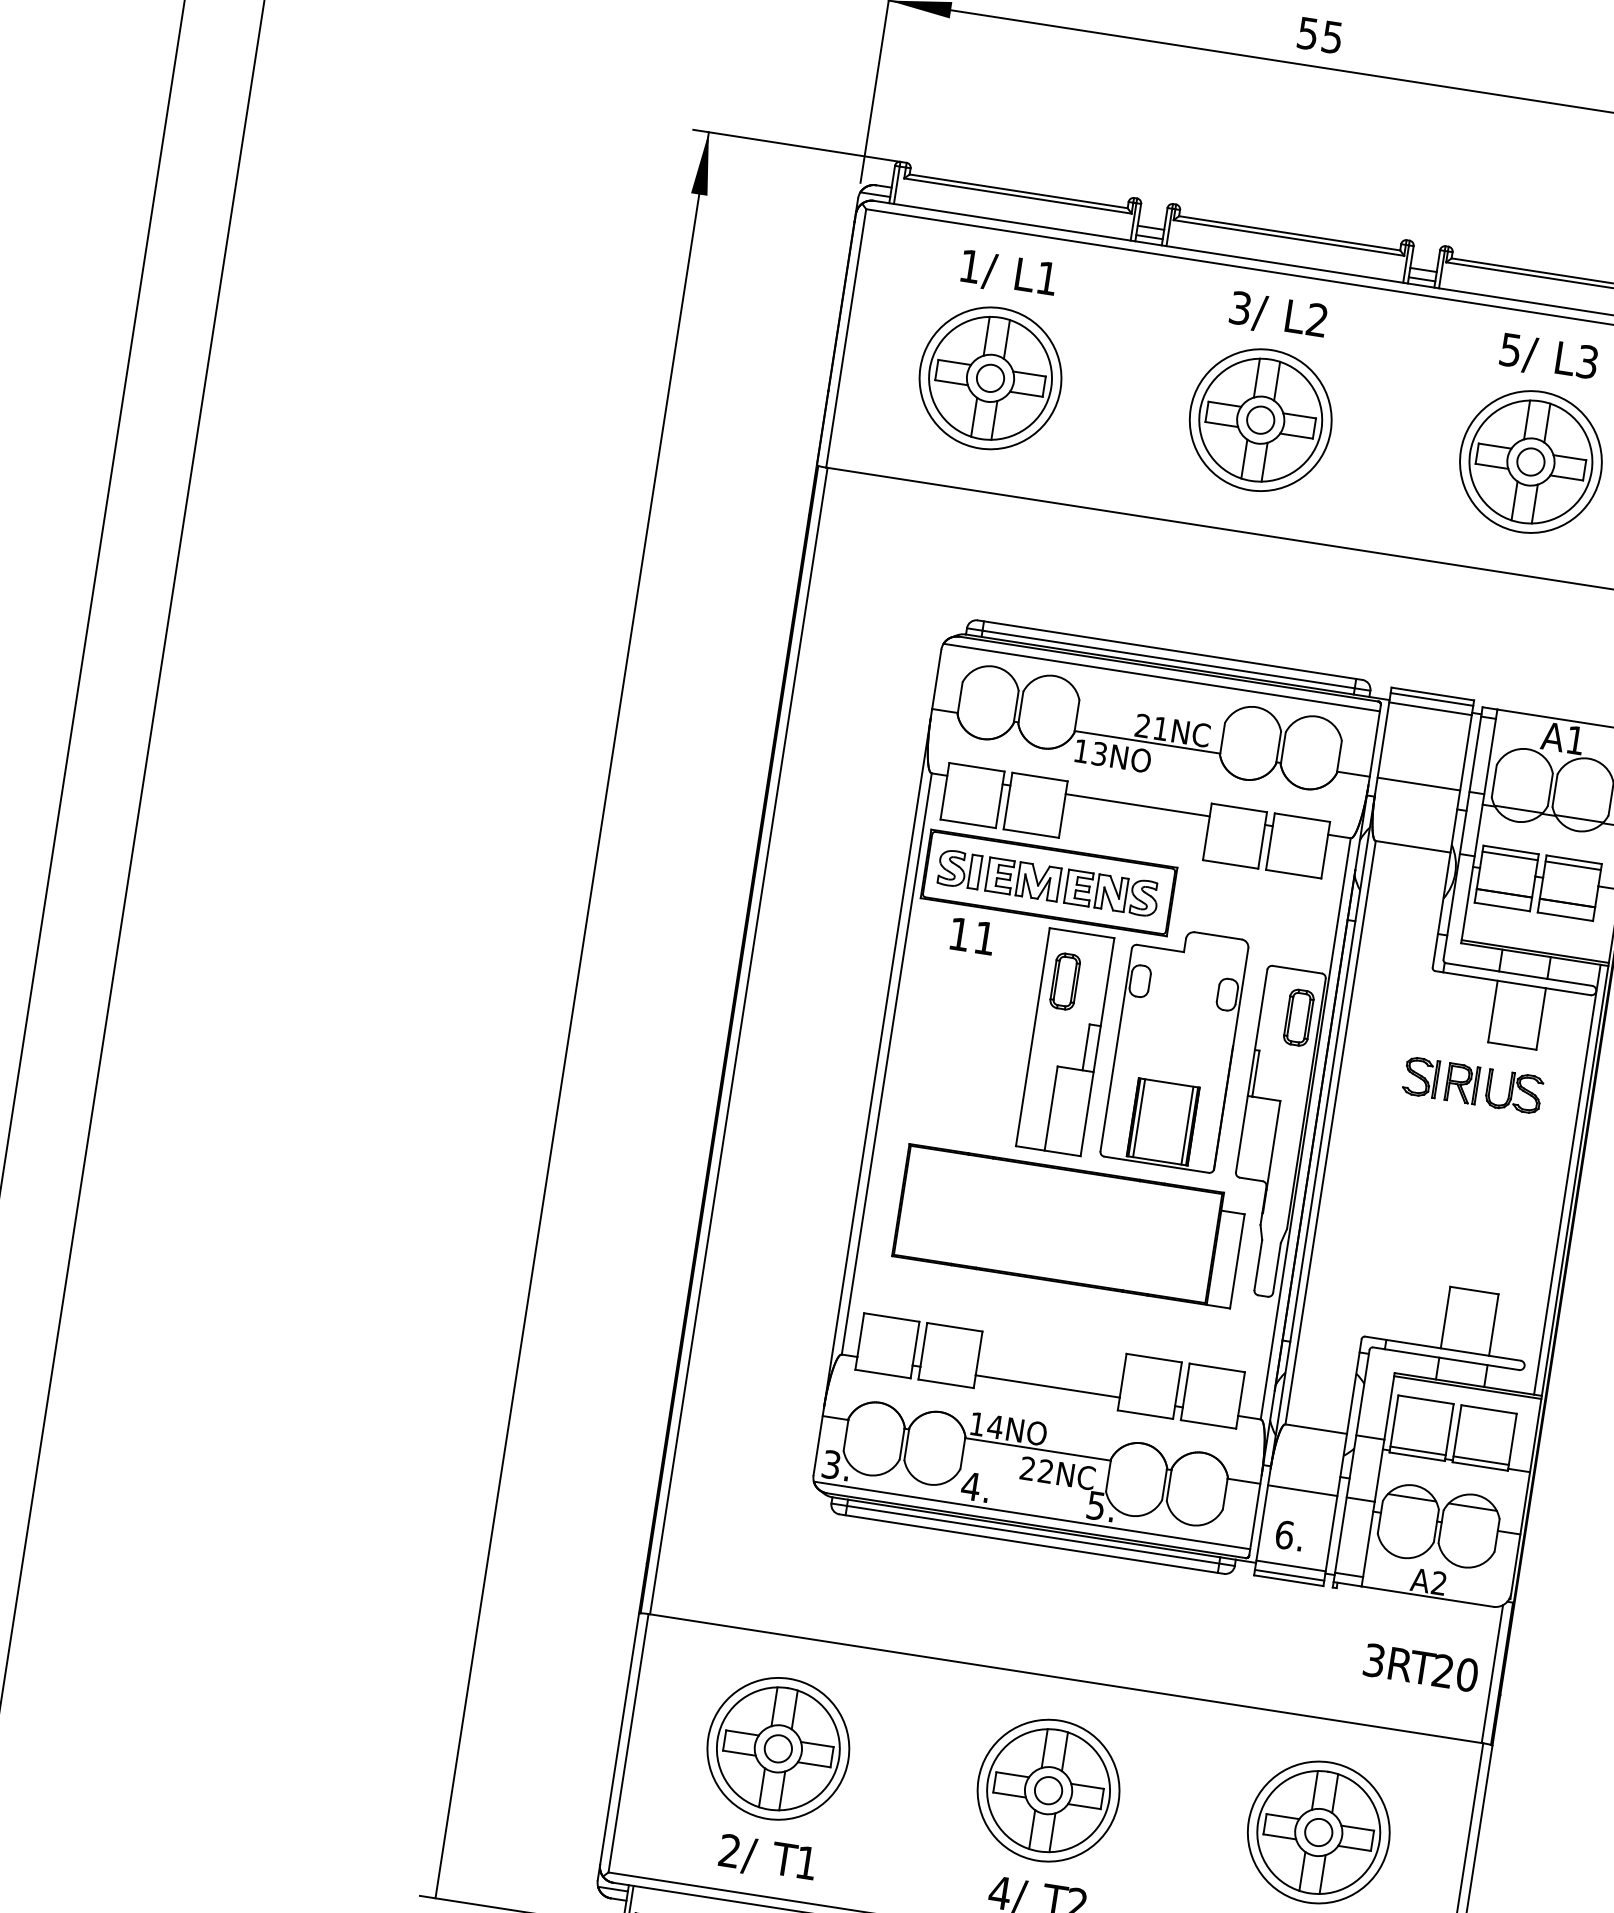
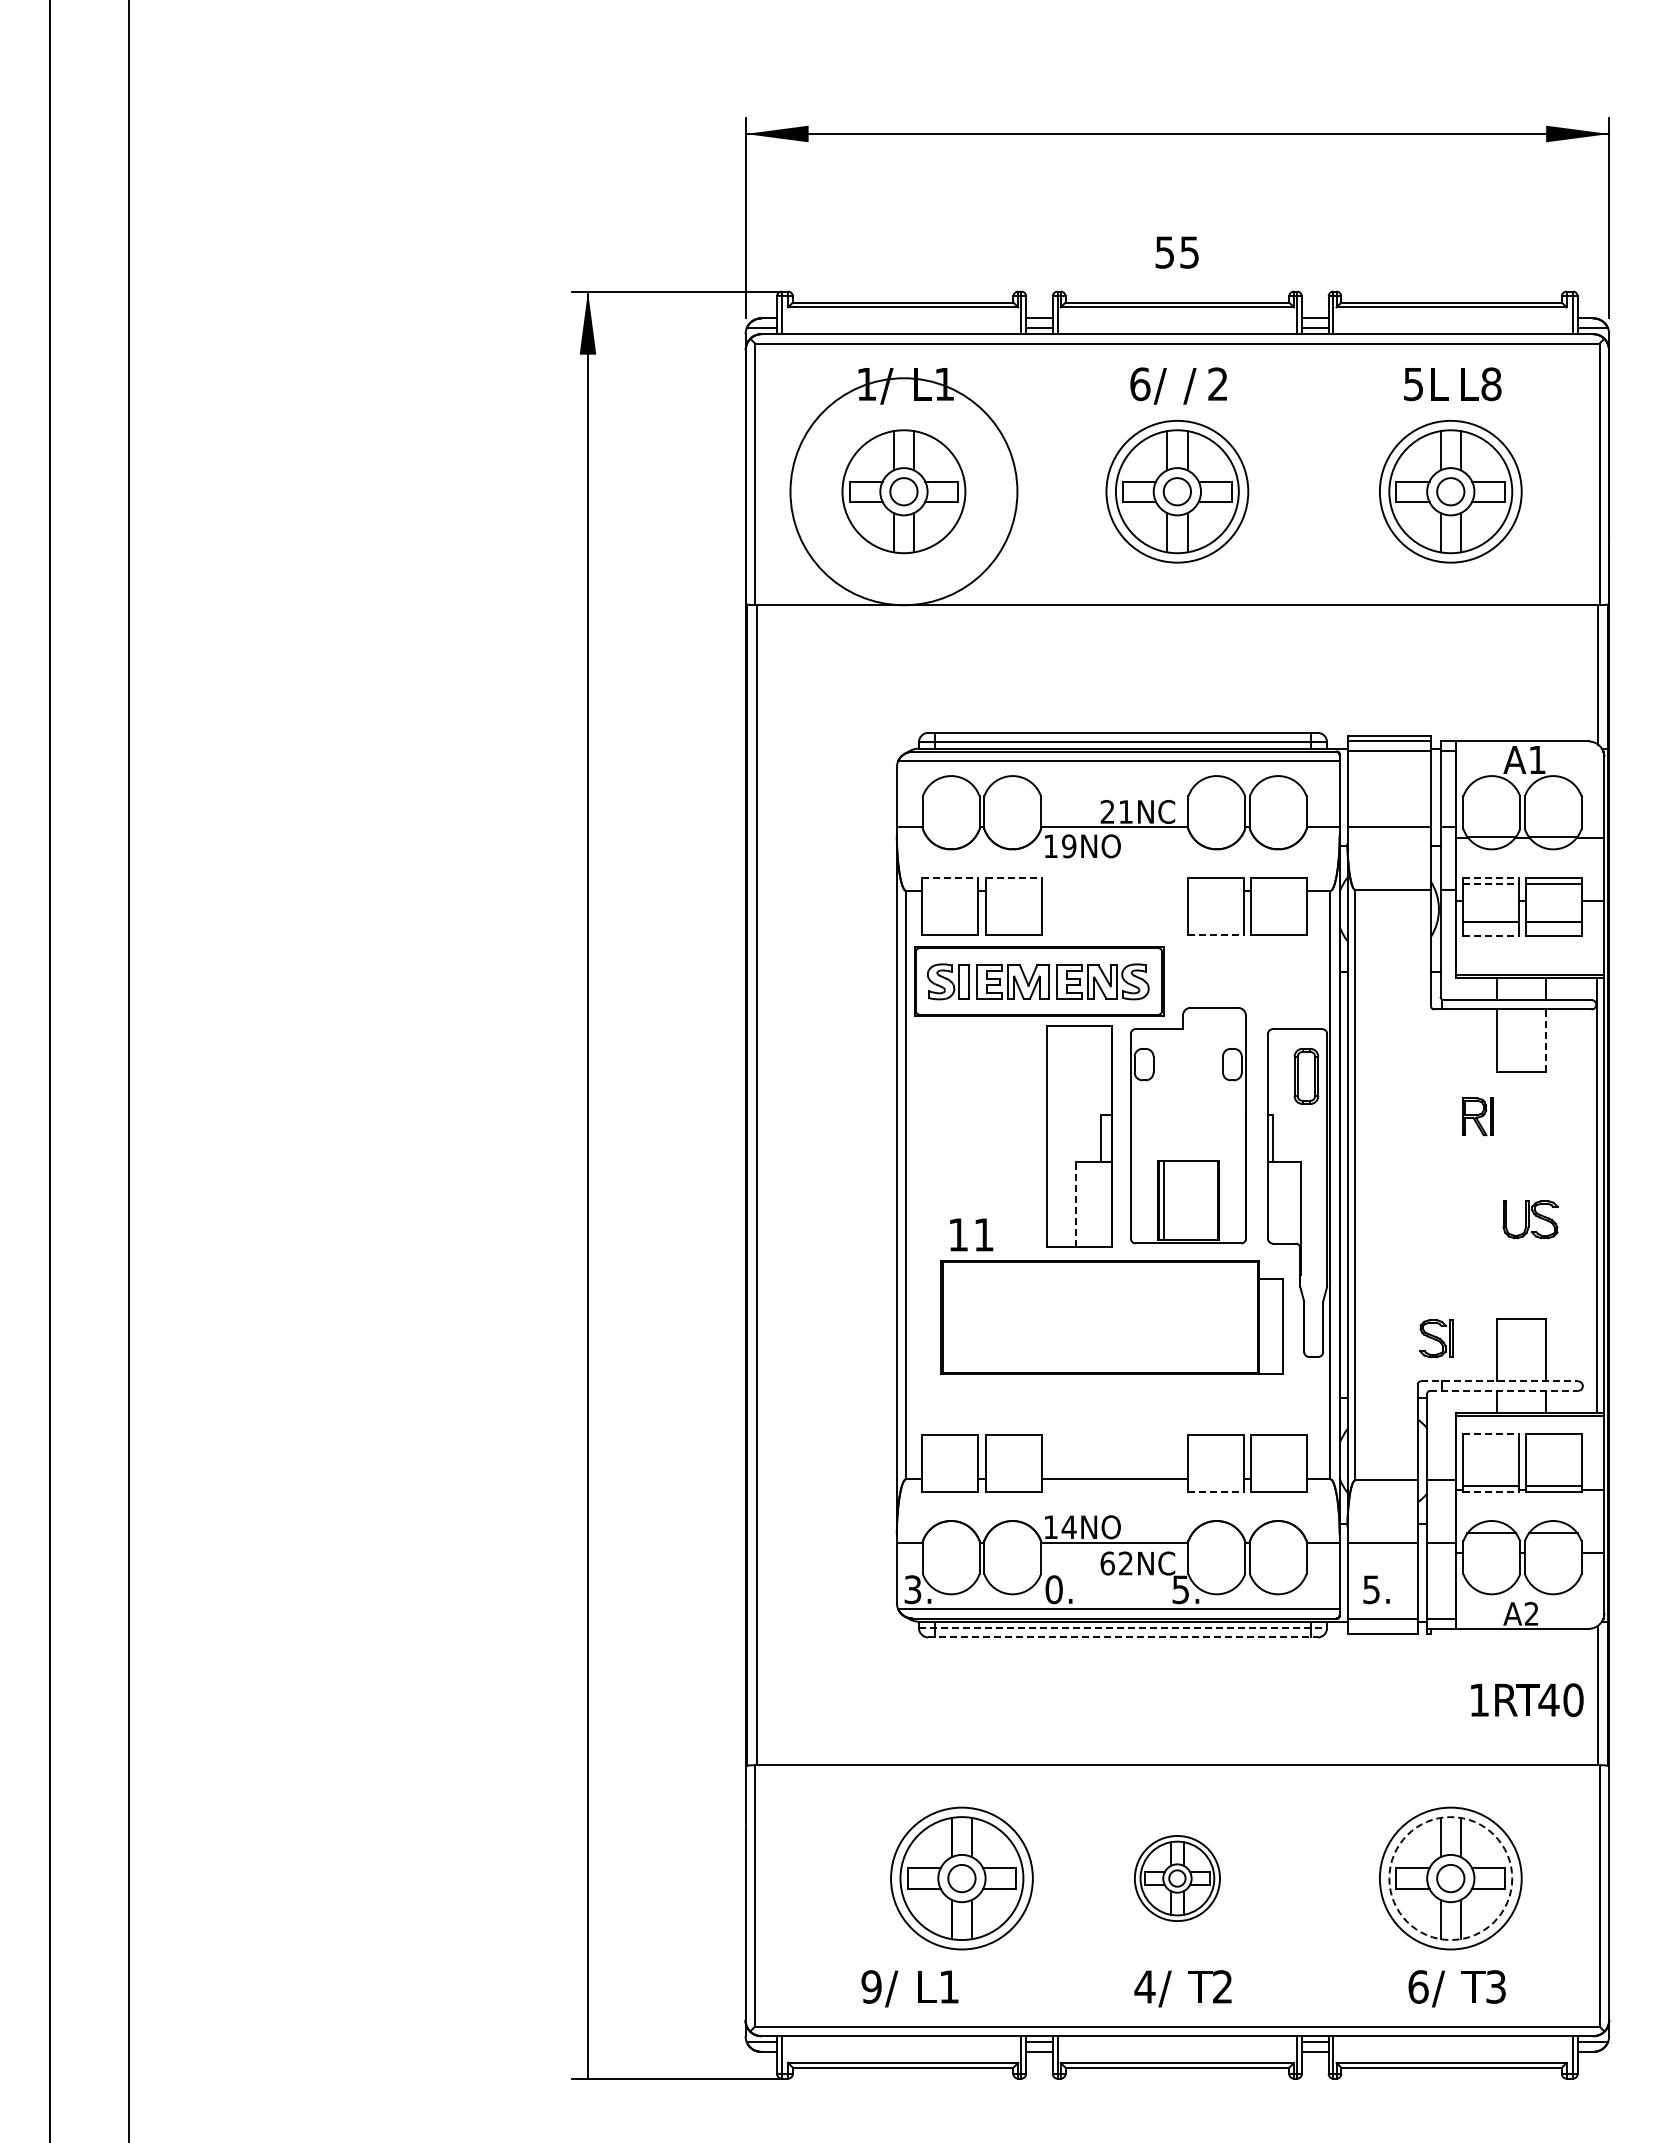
text: (1319, 35) -> (1176, 252), moved
text: (1240, 308) -> (1140, 384), 3 -> 6
text: (1292, 318) -> (1193, 386), L -> /
text: (1533, 355) -> (1437, 386), / -> L
text: (1587, 362) -> (1491, 384), 3 -> 8
circle: (990, 378) -> (903, 491), size x1.6
text: (1099, 754) -> (1069, 846), 13NO -> 19NO
line: (977, 767) -> (950, 878), solid -> dashed
line: (1039, 777) -> (1013, 878), solid -> dashed
line: (1137, 805) -> (1114, 891), removed
line: (1511, 850) -> (1490, 878), solid -> dashed
line: (1510, 856) -> (1490, 884), solid -> dashed
line: (1230, 864) -> (1215, 935), solid -> dashed
line: (1502, 906) -> (1490, 935), solid -> dashed
text: (972, 935) -> (971, 1234), moved
part: (1064, 981) -> (1069, 1076), removed
line: (1541, 1018) -> (1546, 1040), solid -> dashed
part: (1421, 1077) -> (1436, 1338), moved
part: (1514, 1091) -> (1530, 1219), moved
line: (1051, 1108) -> (1075, 1204), solid -> dashed
line: (1187, 1124) -> (1212, 1199), removed
line: (1442, 1348) -> (1499, 1381), solid -> dashed
line: (1446, 1358) -> (1504, 1390), solid -> dashed
line: (1425, 1399) -> (1490, 1434), solid -> dashed
line: (1145, 1415) -> (1215, 1492), solid -> dashed
line: (1417, 1457) -> (1490, 1492), solid -> dashed
text: (1027, 1468) -> (1107, 1563), 22NC -> 62NC
text: (971, 1486) -> (1054, 1589), 4. -> 0.
line: (1033, 1534) -> (1123, 1627), solid -> dashed
text: (1284, 1534) -> (1371, 1589), 6. -> 5.
line: (1032, 1544) -> (1123, 1637), solid -> dashed
line: (1289, 1574) -> (1382, 1628), removed
text: (1373, 1660) -> (1478, 1700), 3 -> 1
text: (1442, 1670) -> (1548, 1699), 2 -> 4
part: (777, 1748) -> (961, 1878), moved
part: (1048, 1790) -> (1177, 1878), size x0.6
circle: (1318, 1832) -> (1450, 1878), solid -> dashed
text: (729, 1850) -> (871, 1986), 2 -> 9
text: (784, 1858) -> (926, 1986), T -> L

